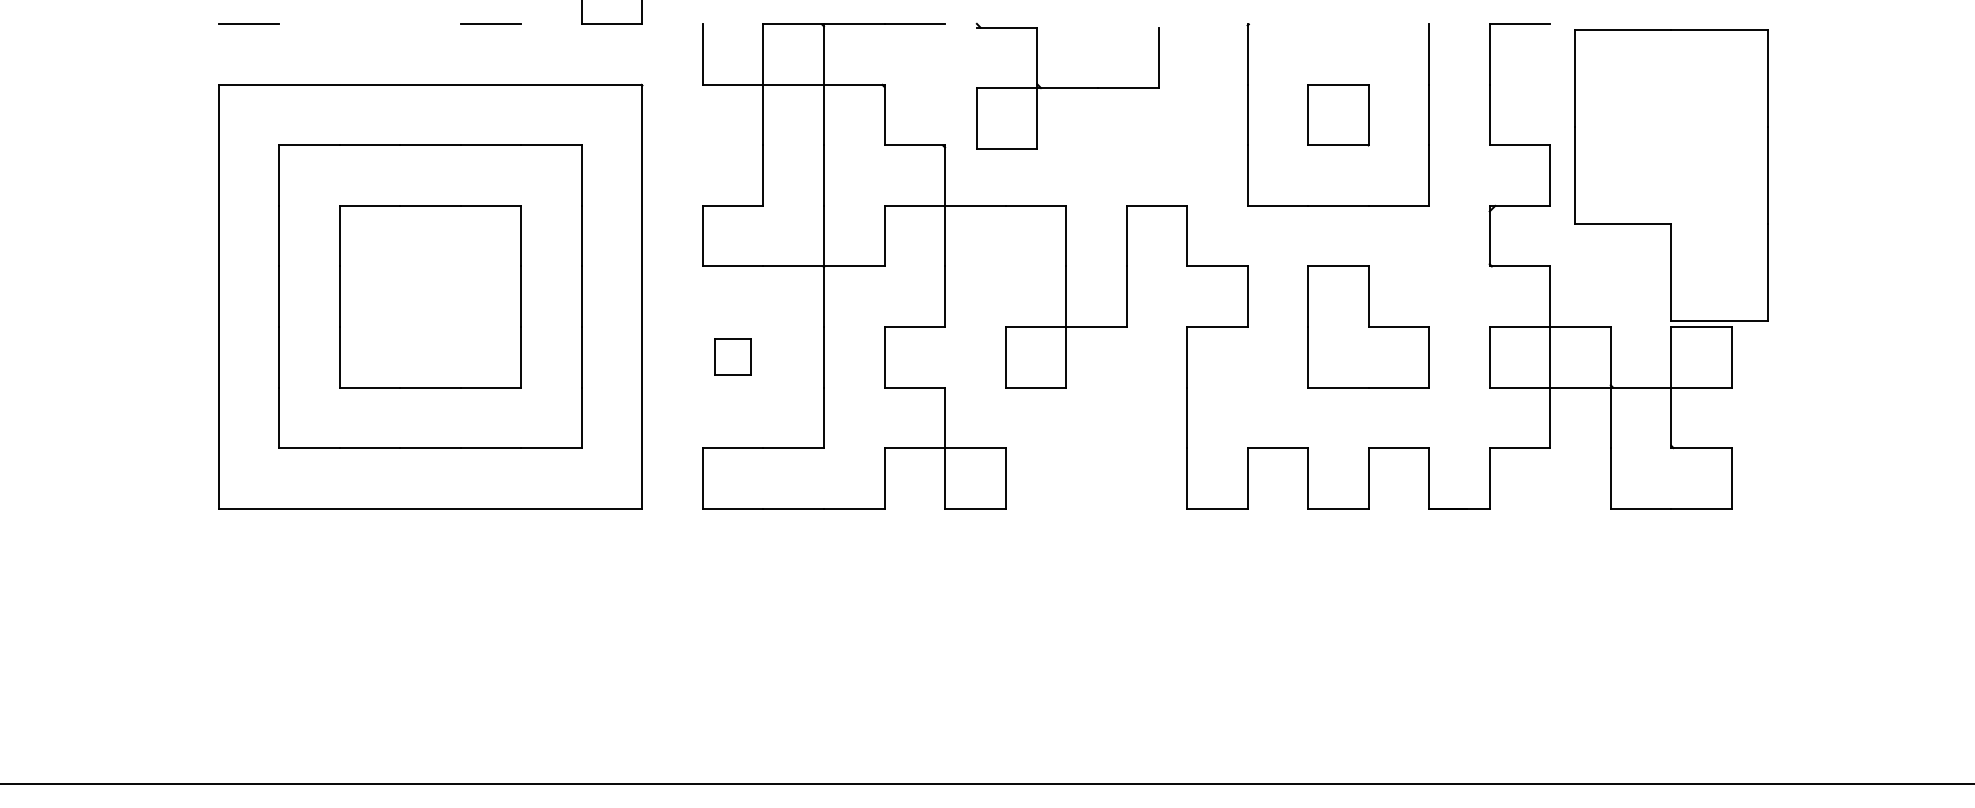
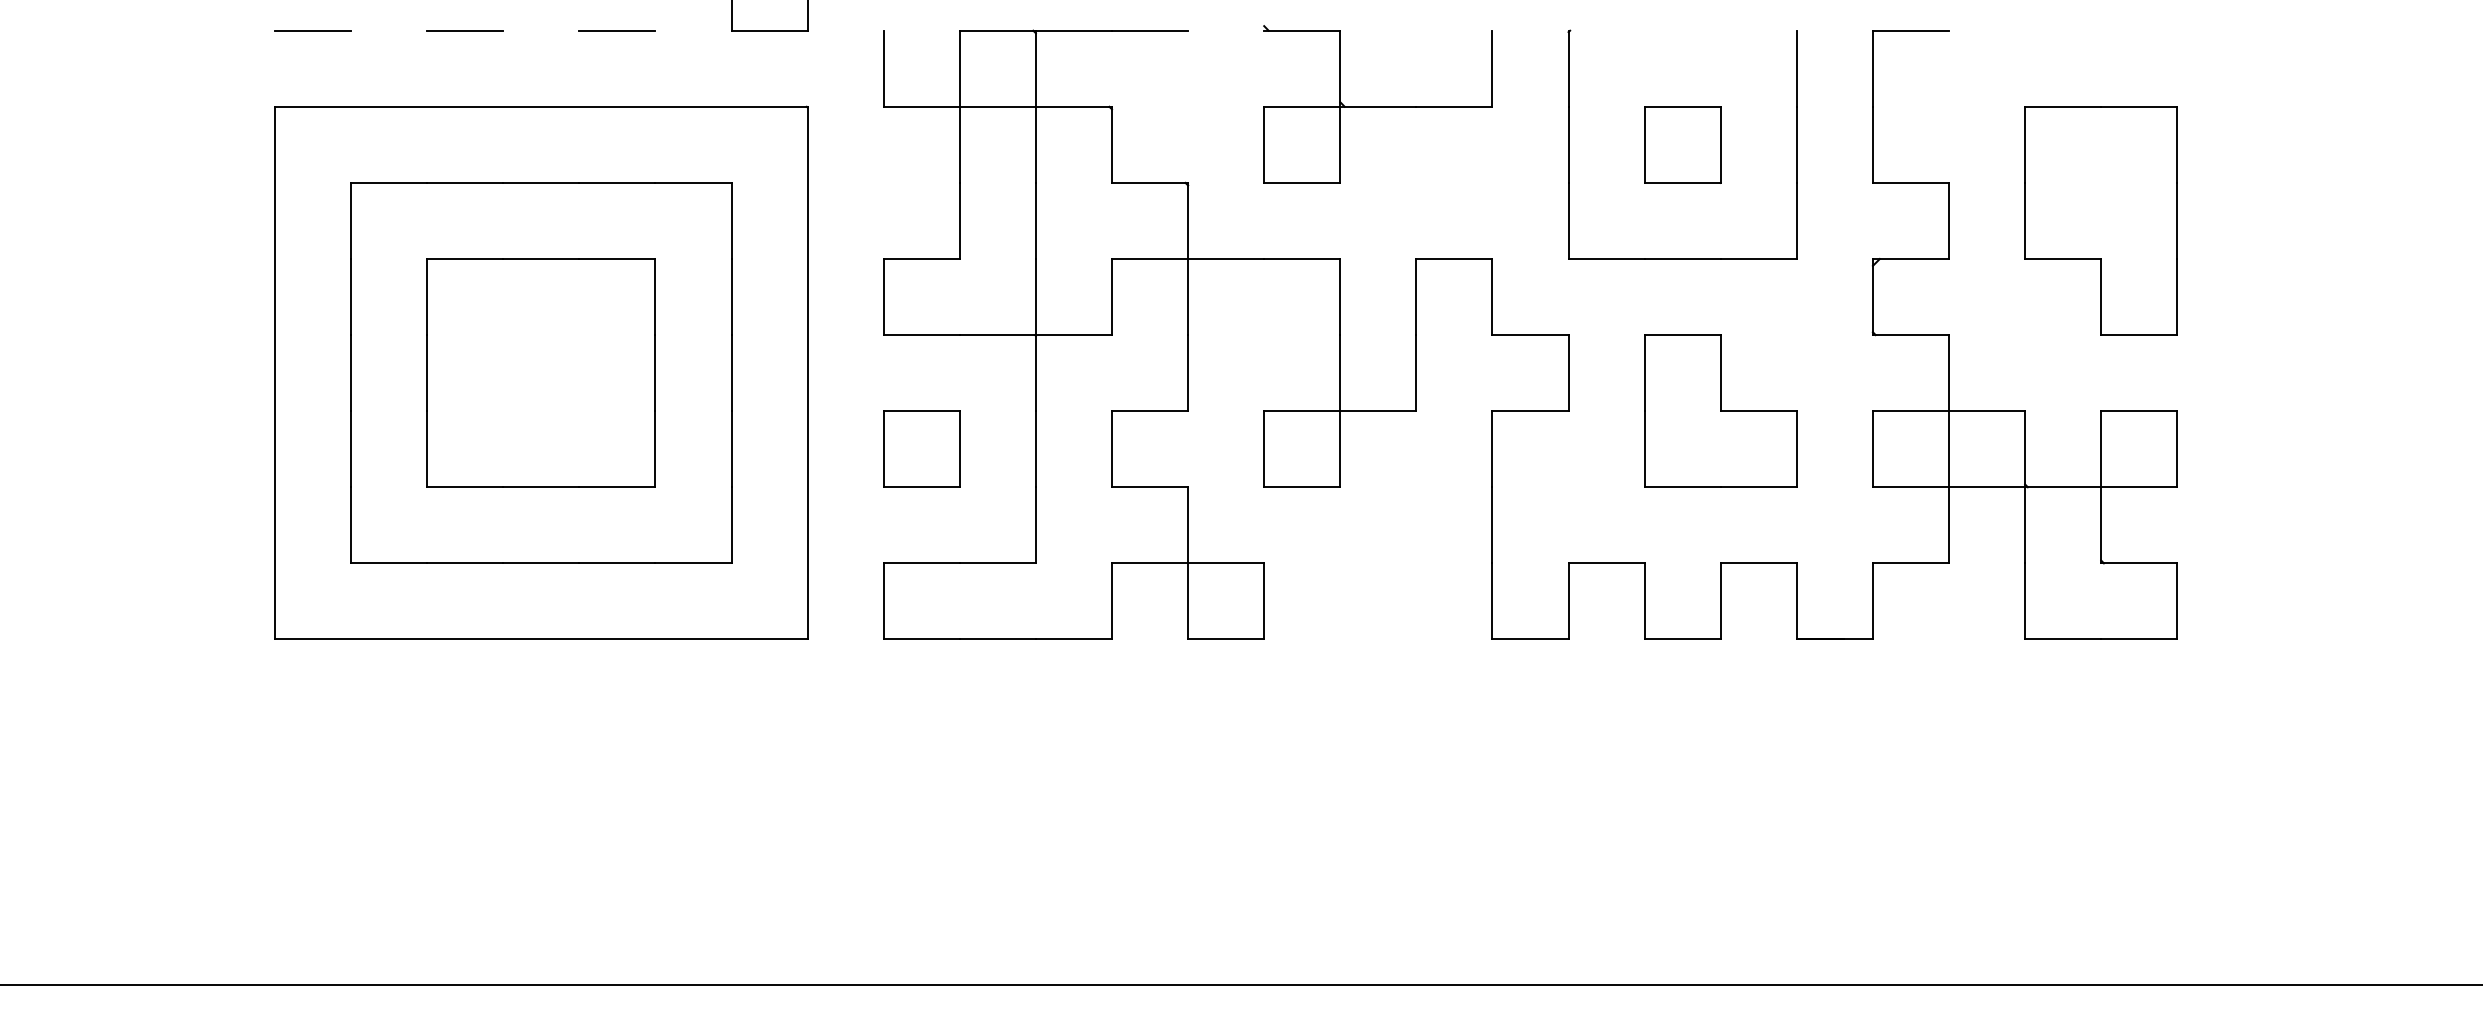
line: (370, 24) -> (465, 30), added
part: (1067, 86) -> (1377, 104), moved
part: (1670, 175) -> (2100, 220), size x0.62
part: (732, 356) -> (921, 448), size x1.67

